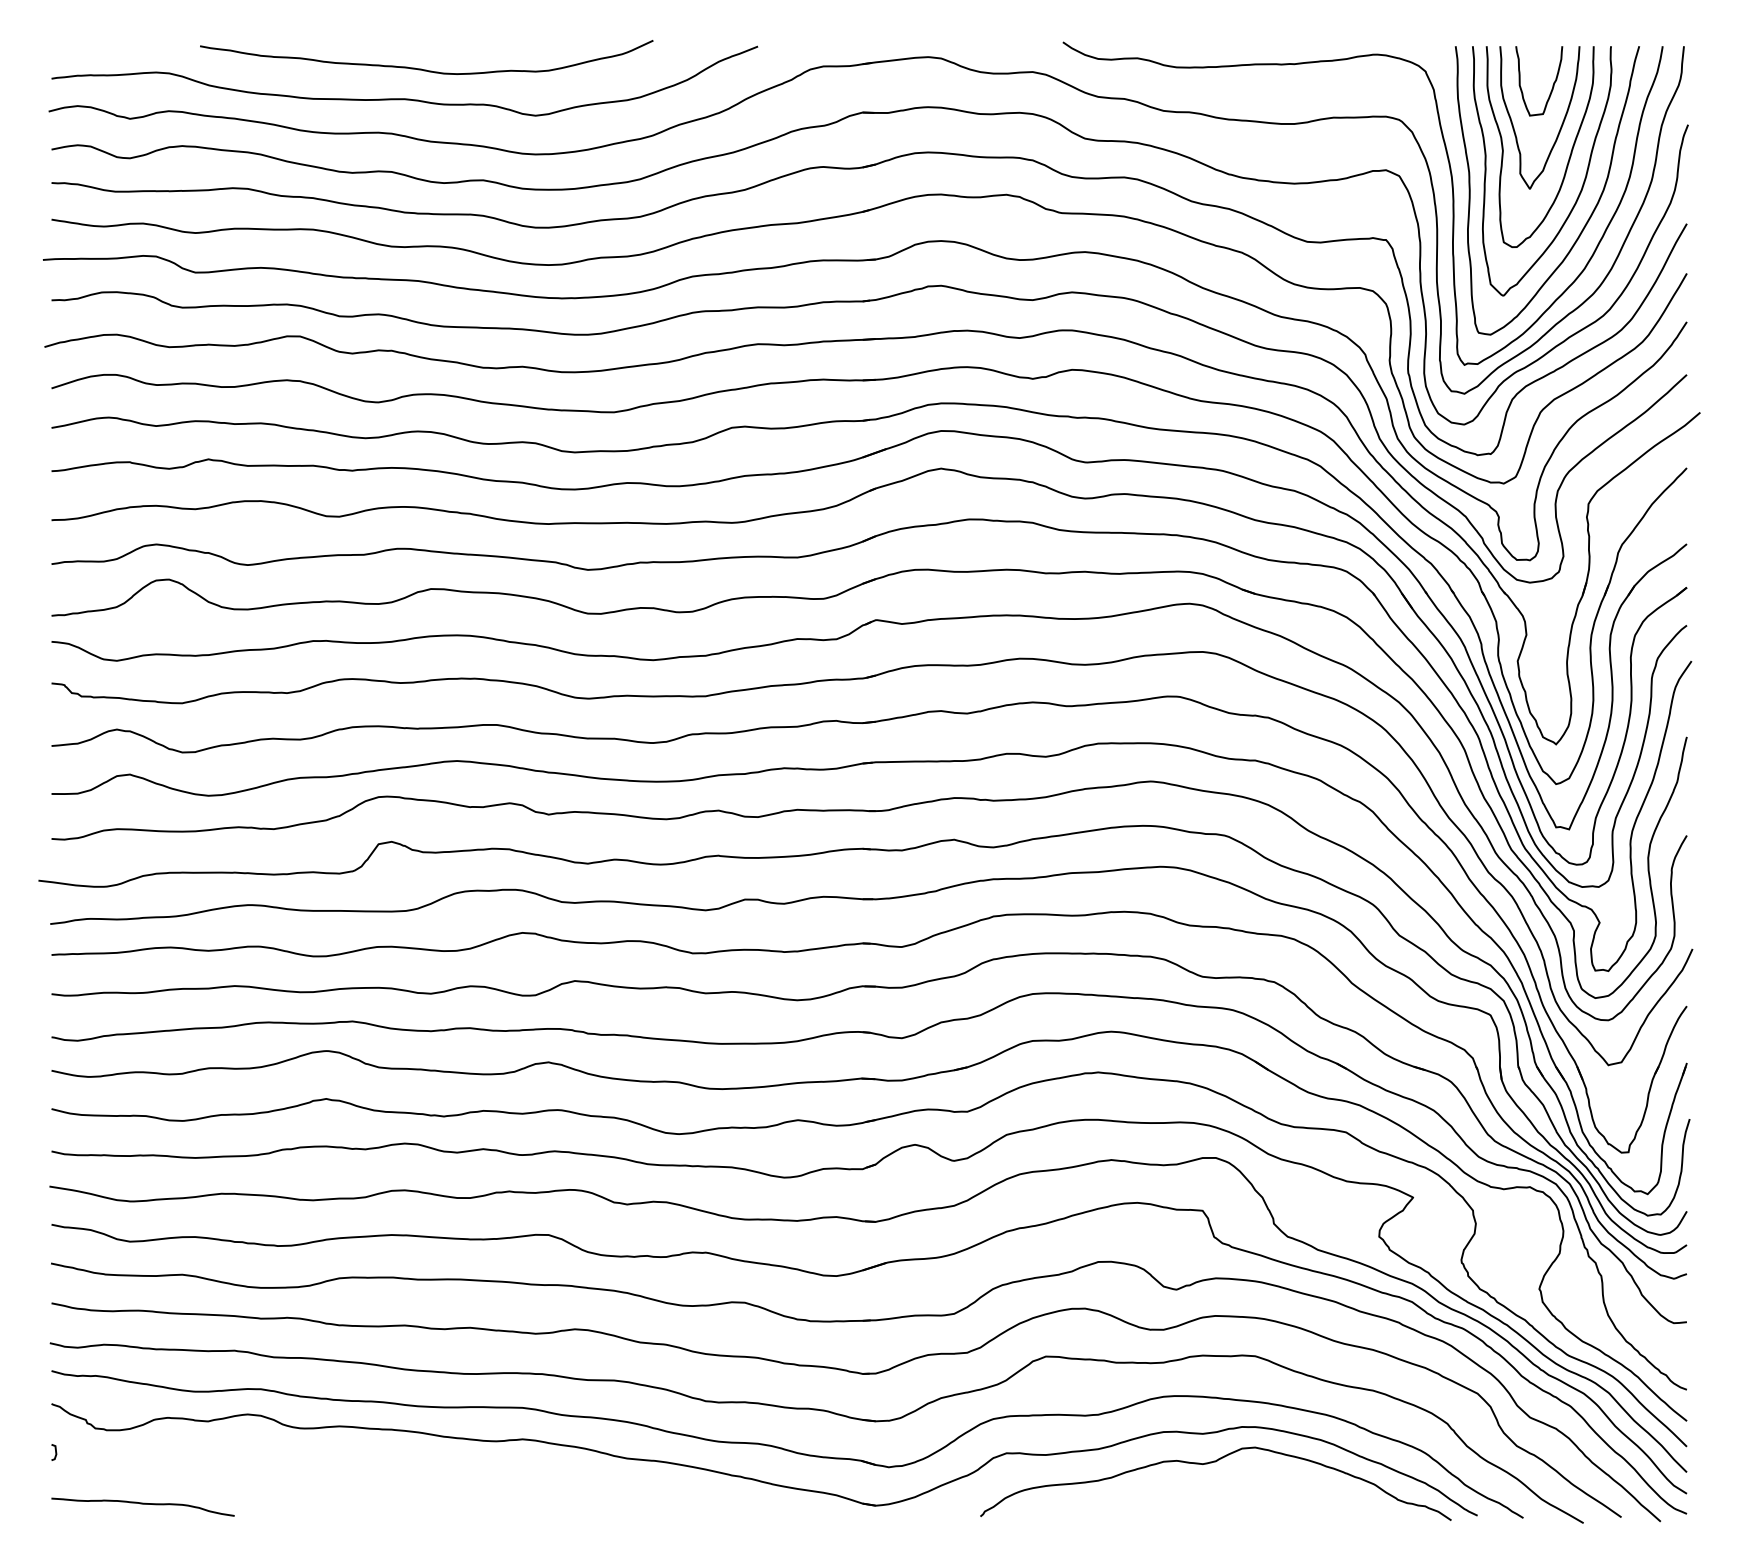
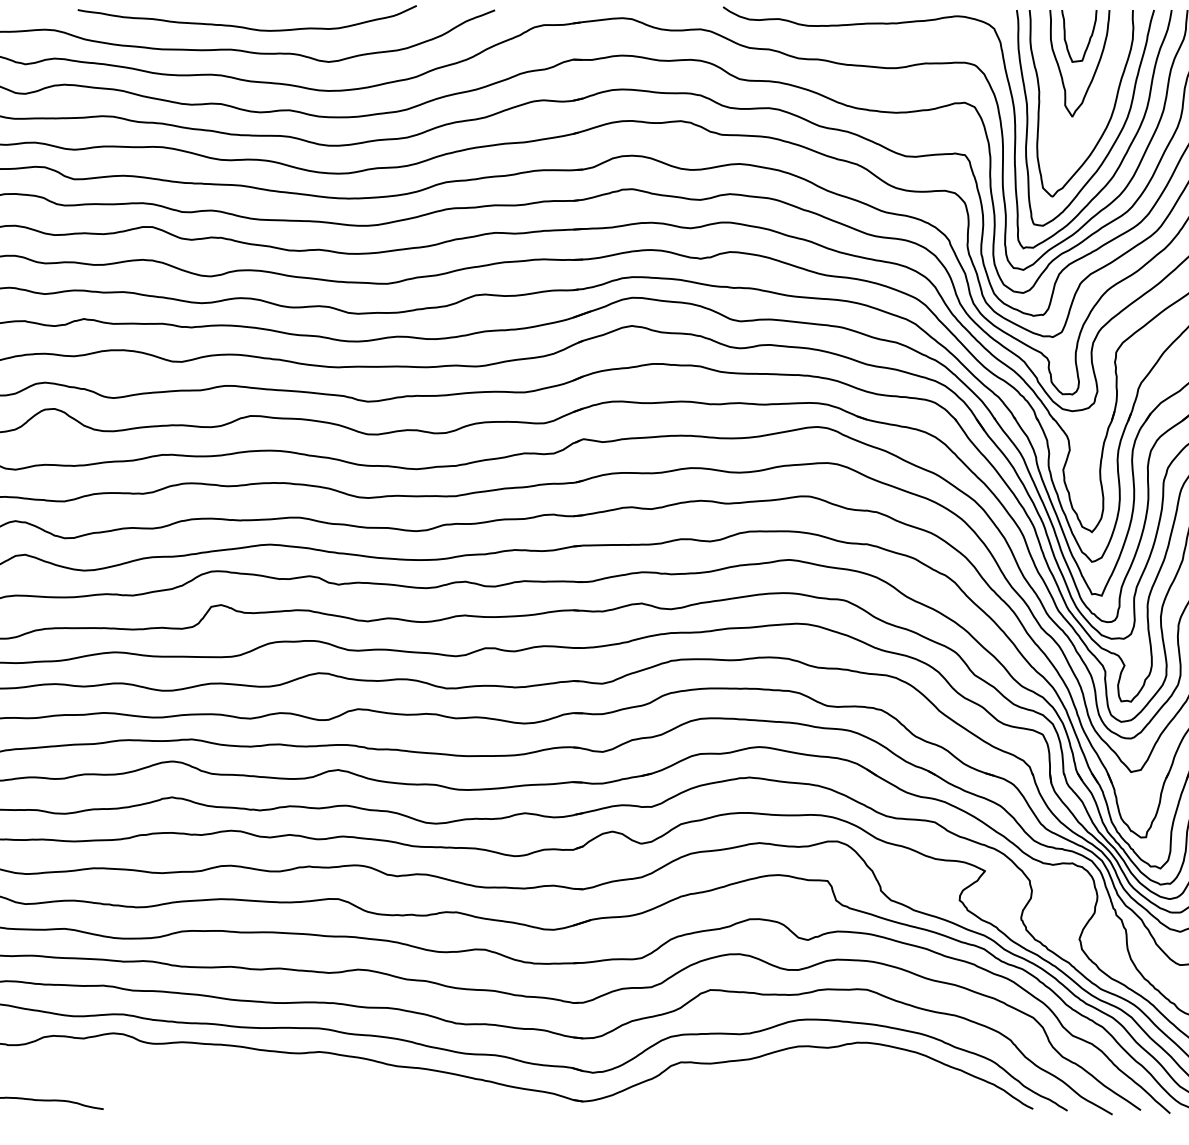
curve: (1568, 158) -> (1101, 93), removed
curve: (1211, 1463) -> (834, 1070), removed

